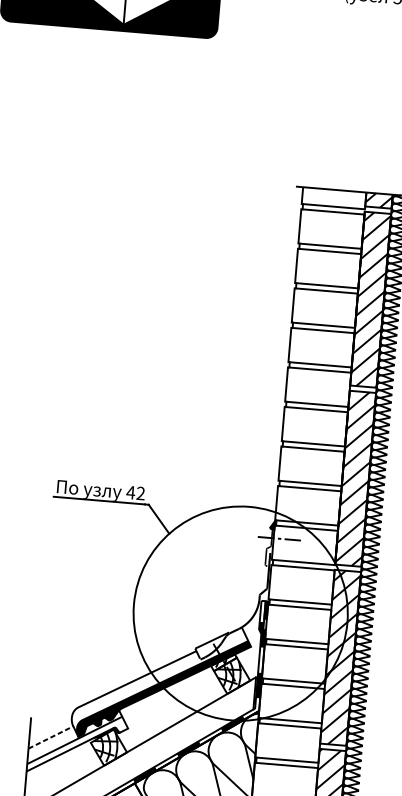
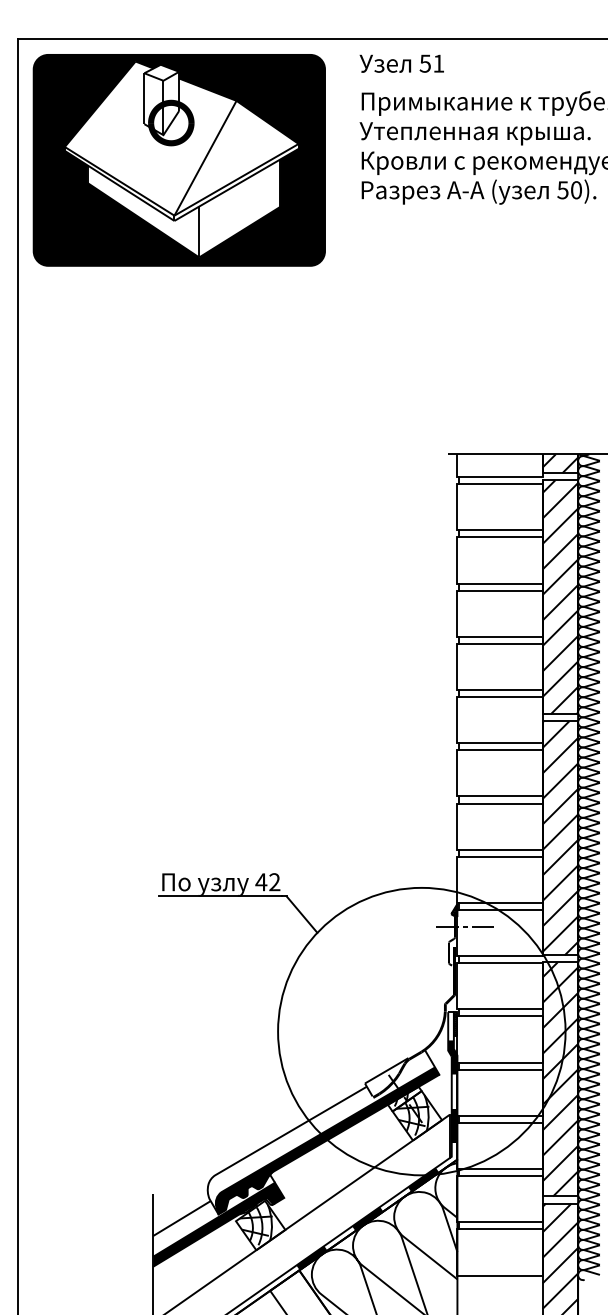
line: (51, 737) -> (182, 1218), dashed -> solid
fill: (77, 744) -> (218, 1224), added

